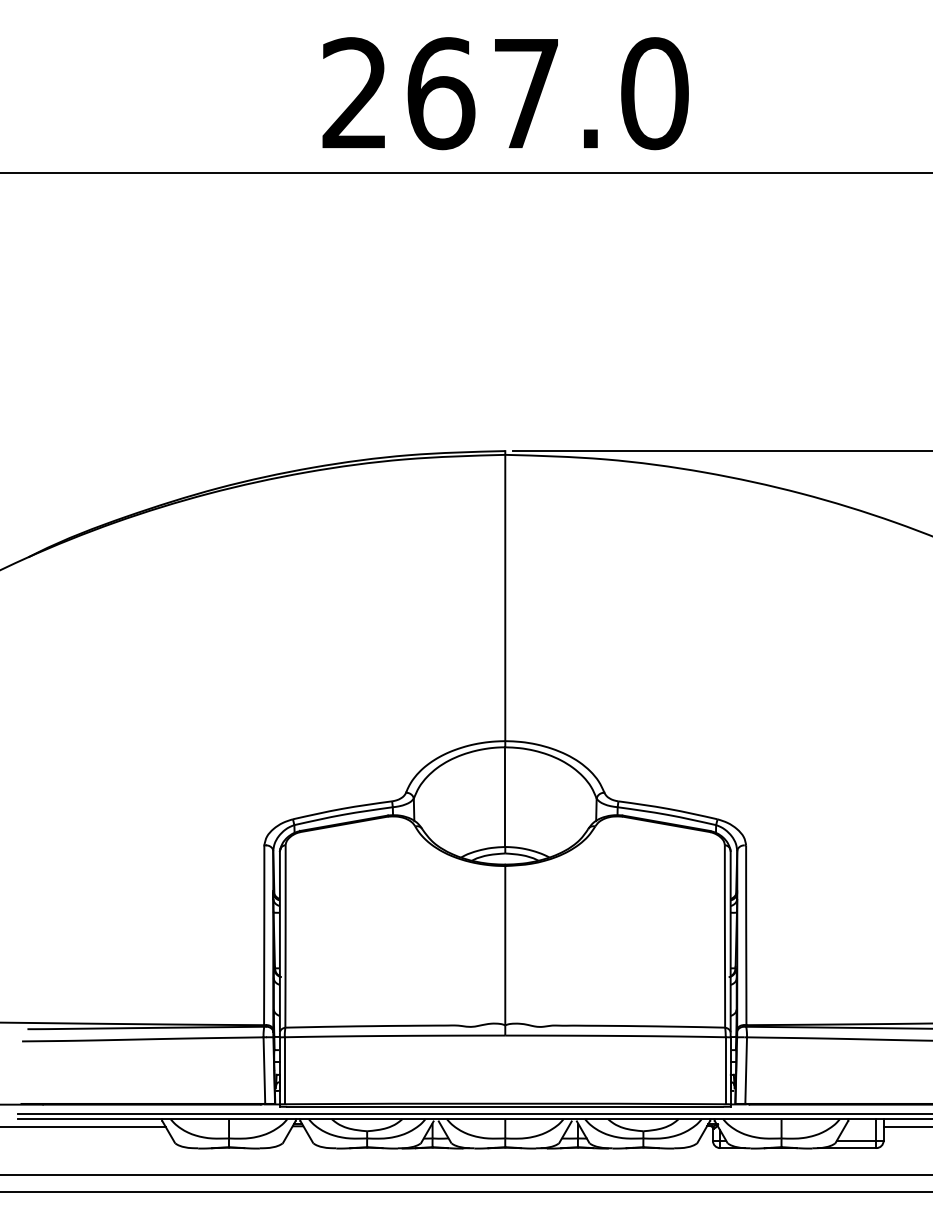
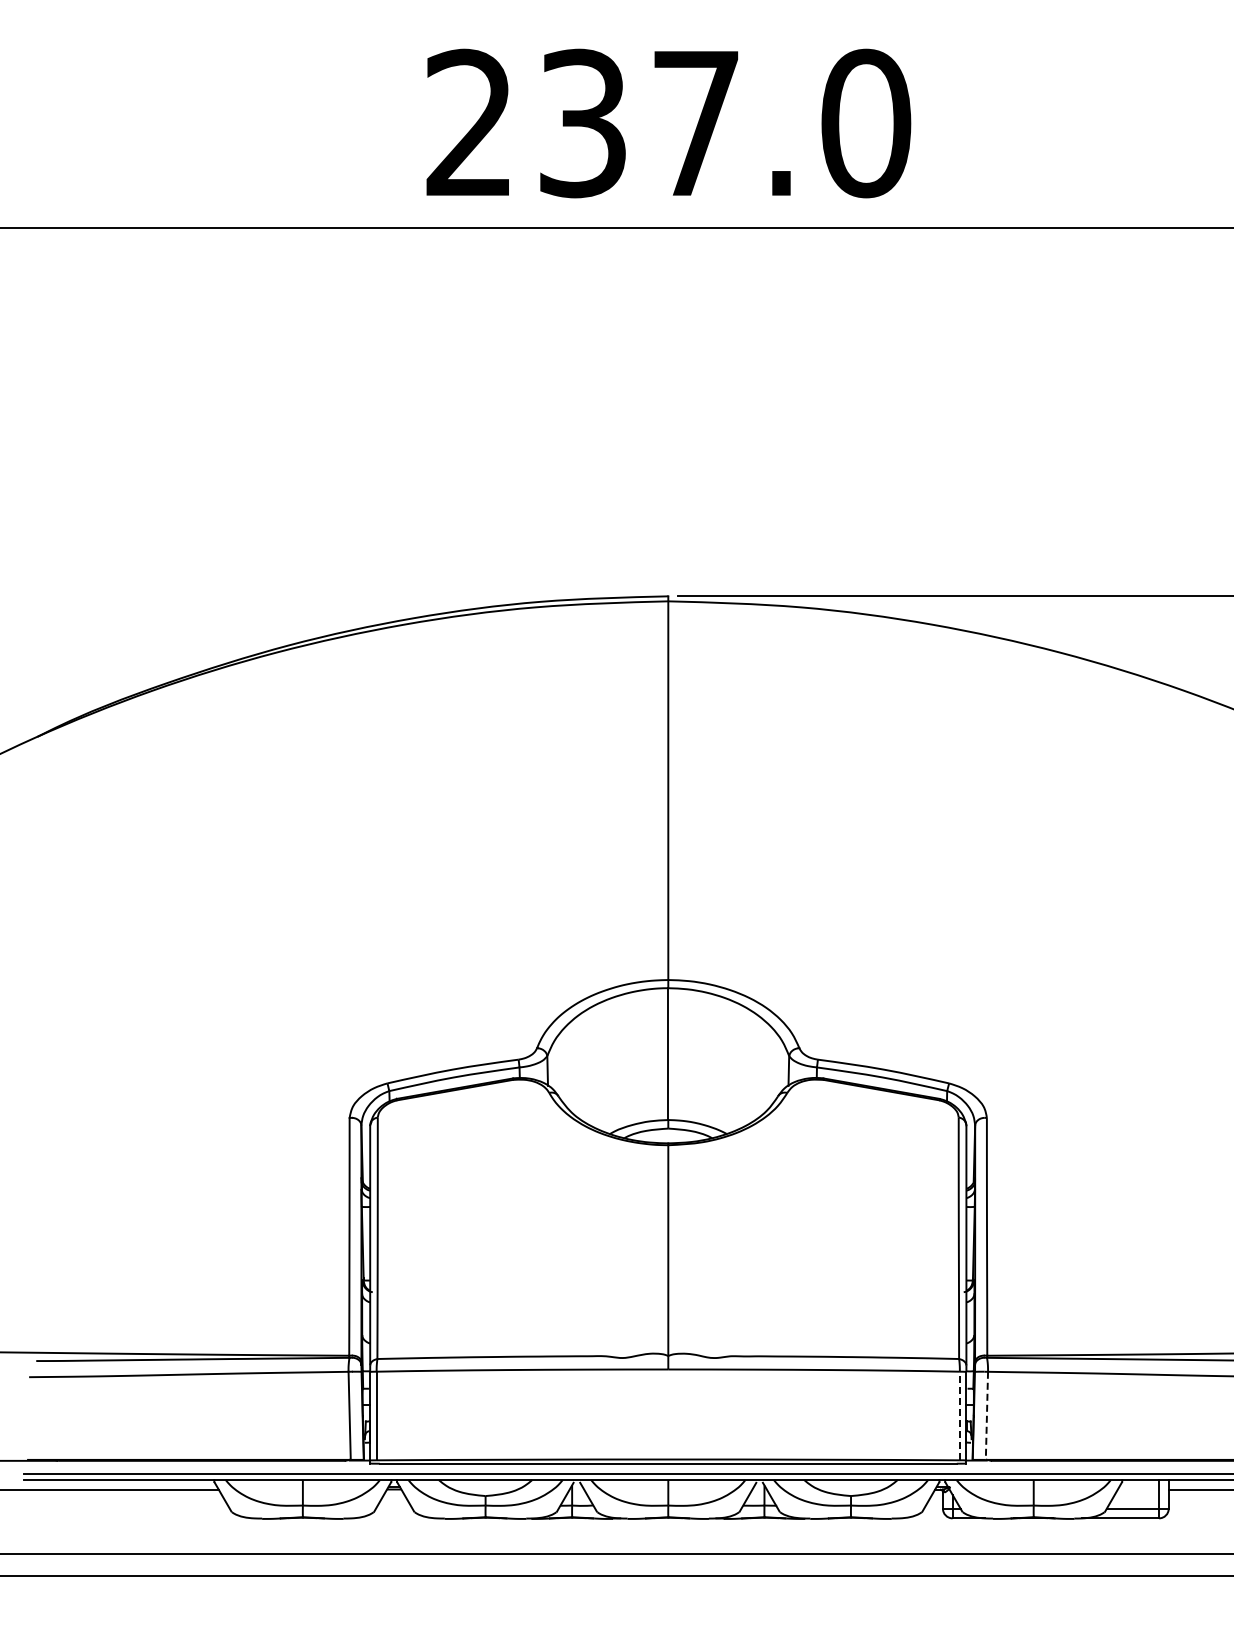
text: (441, 93) -> (583, 123), 267.0 -> 237.0
line: (725, 1070) -> (959, 1415), solid -> dashed
line: (745, 1071) -> (986, 1416), solid -> dashed

